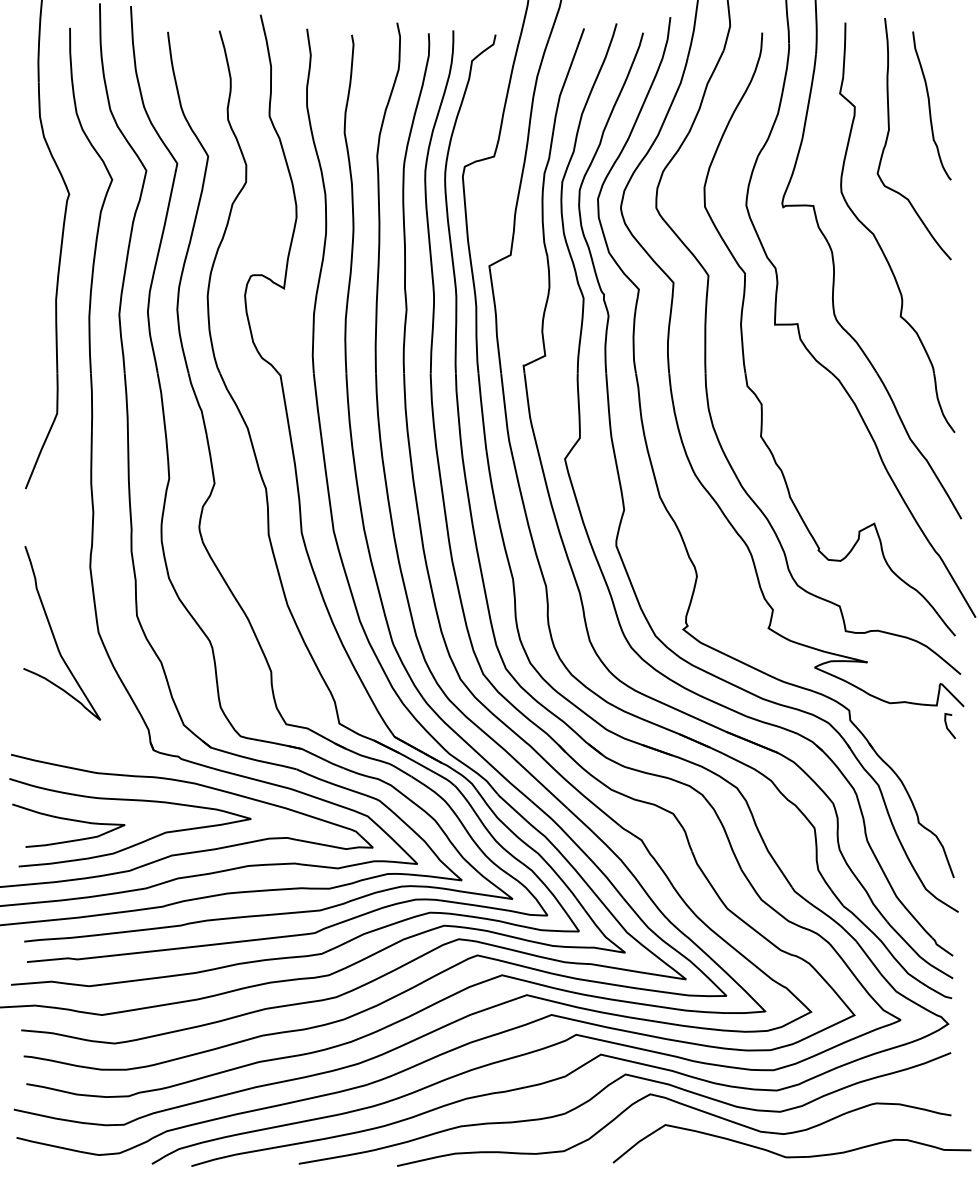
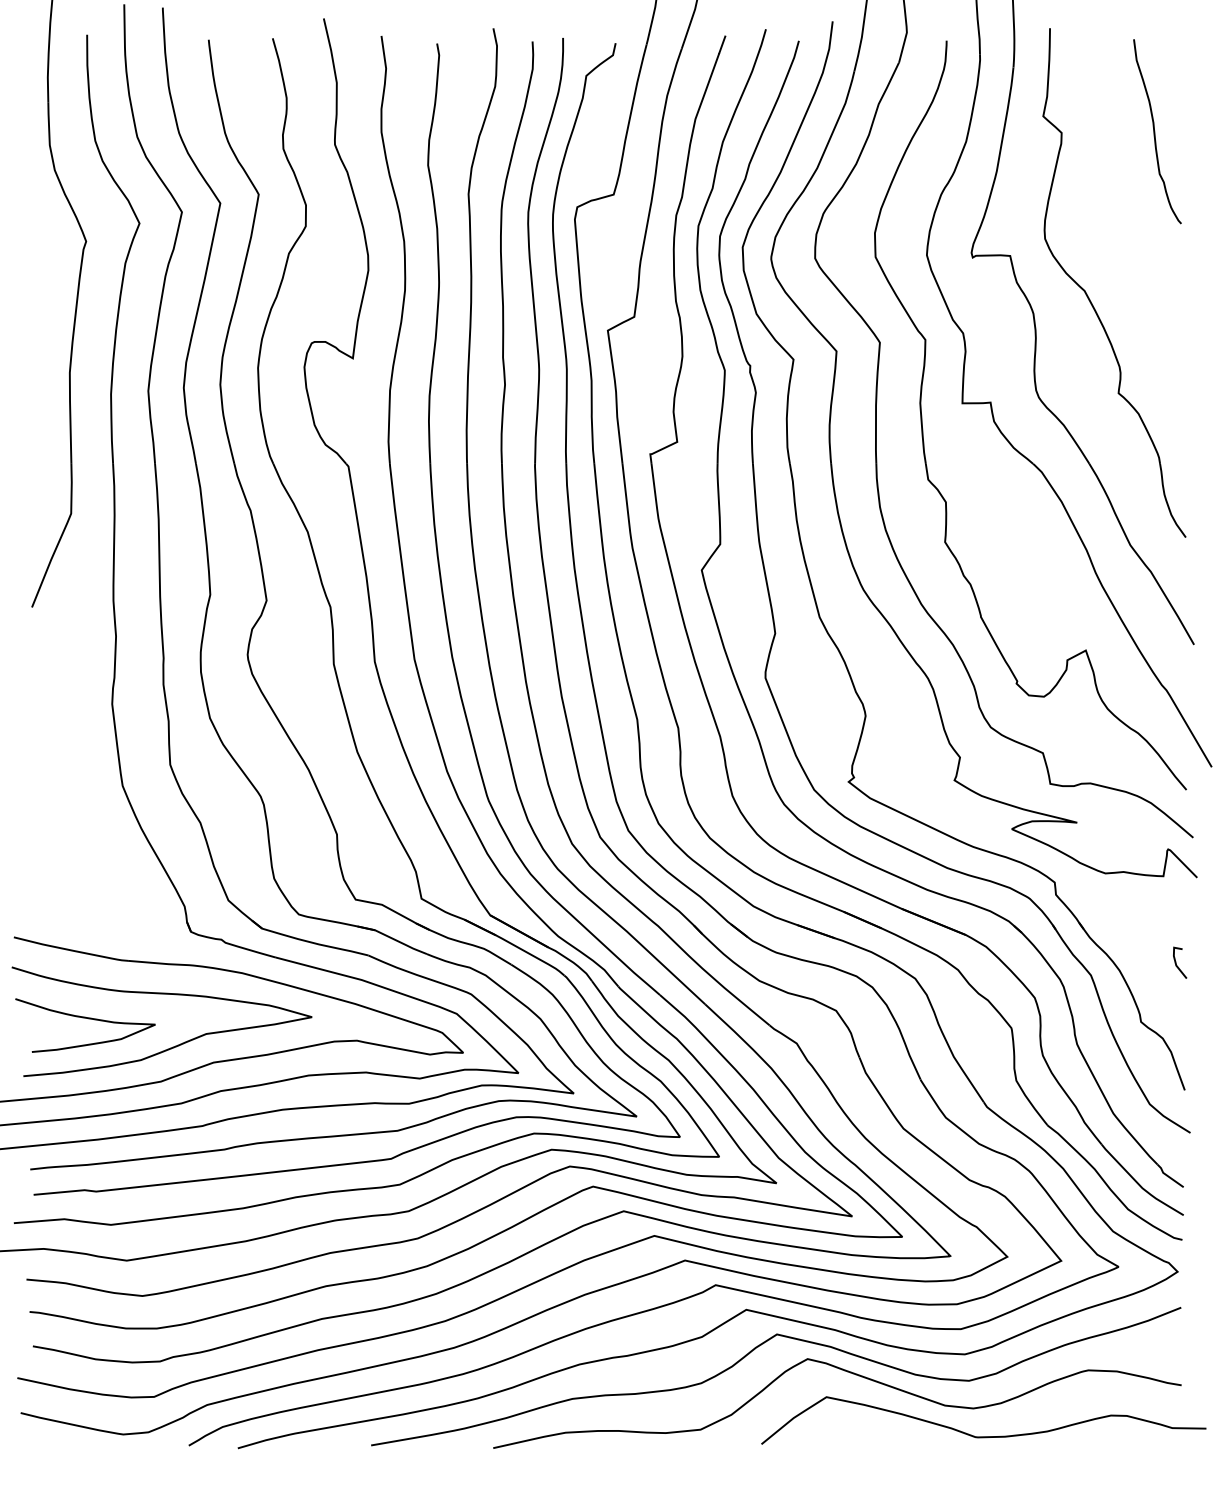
curve: (889, 132) -> (1104, 164), removed
curve: (54, 634) -> (67, 788), removed
line: (947, 725) -> (1176, 962), moved

